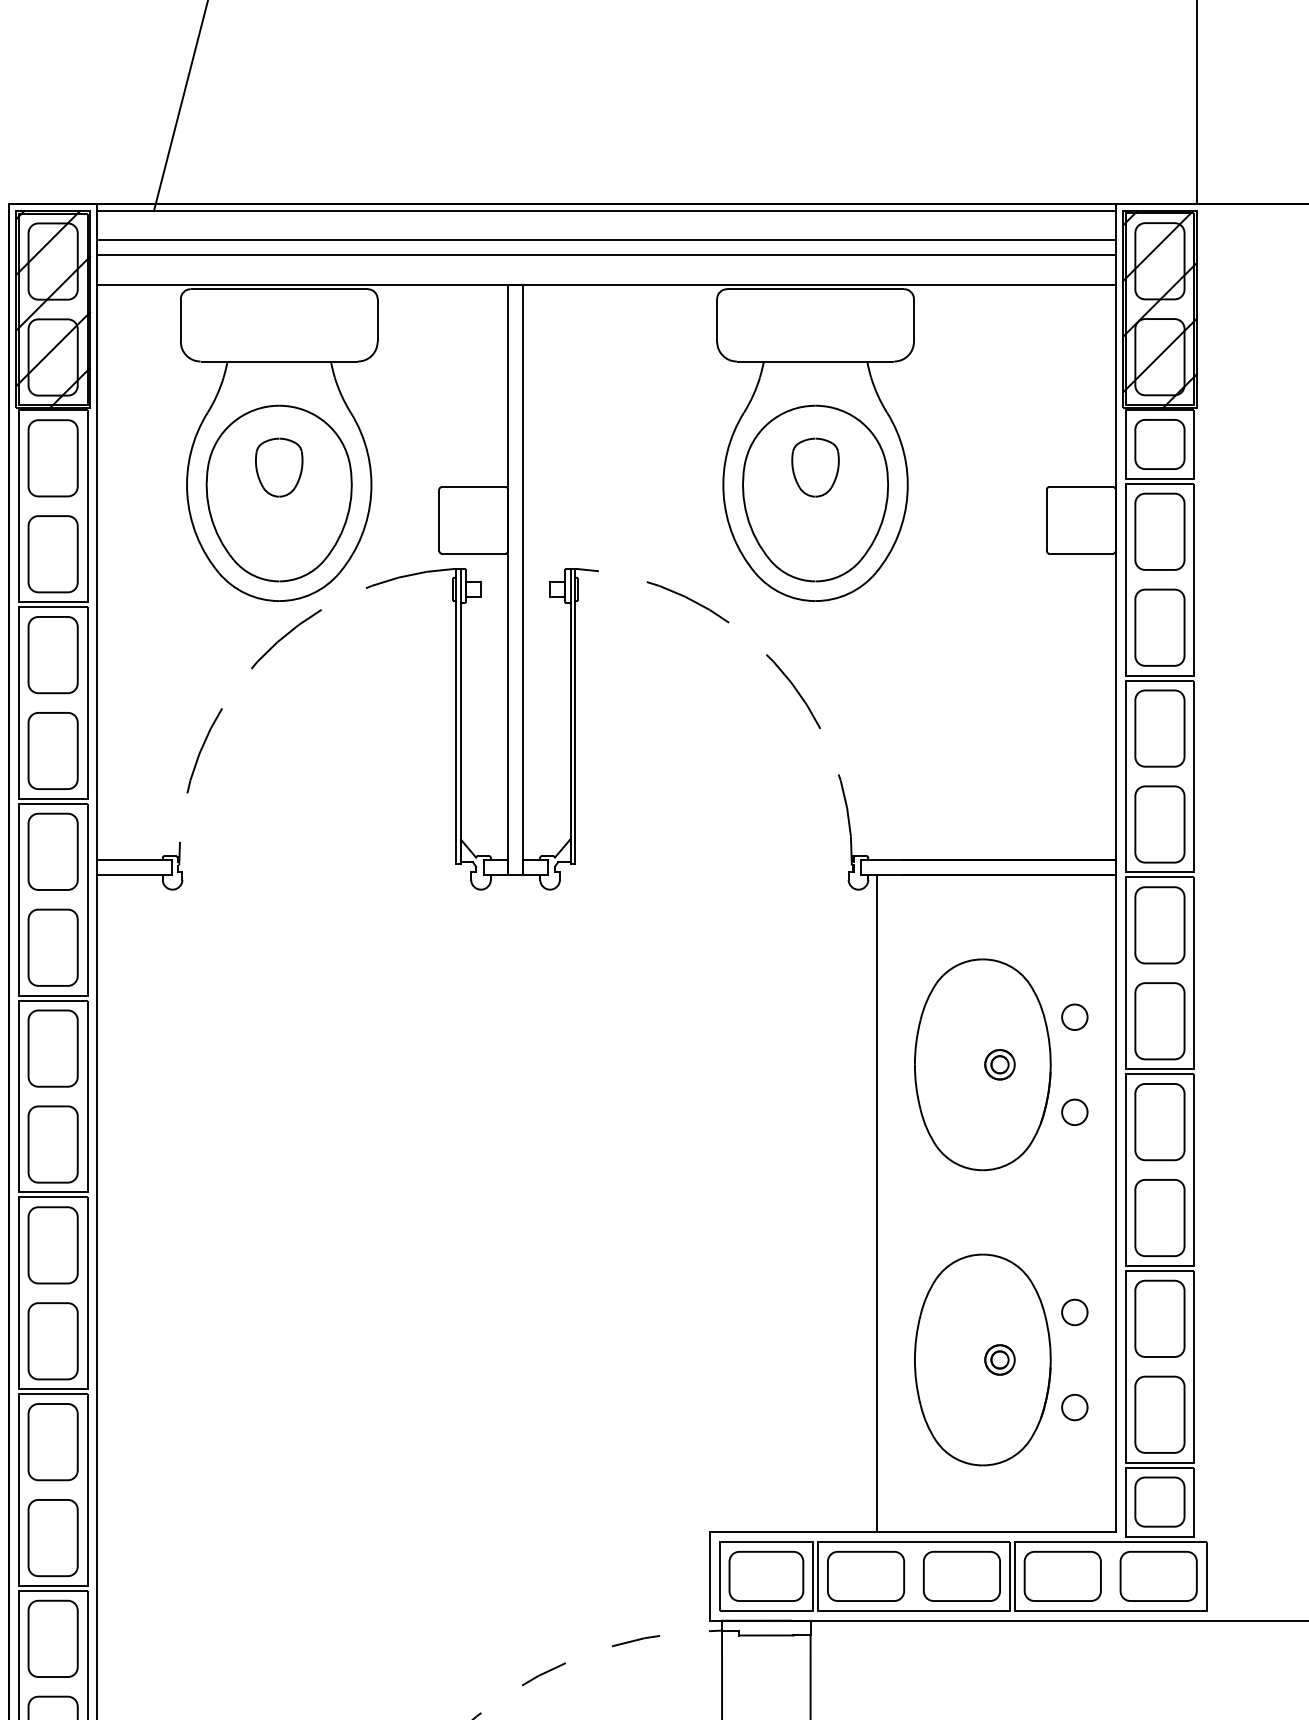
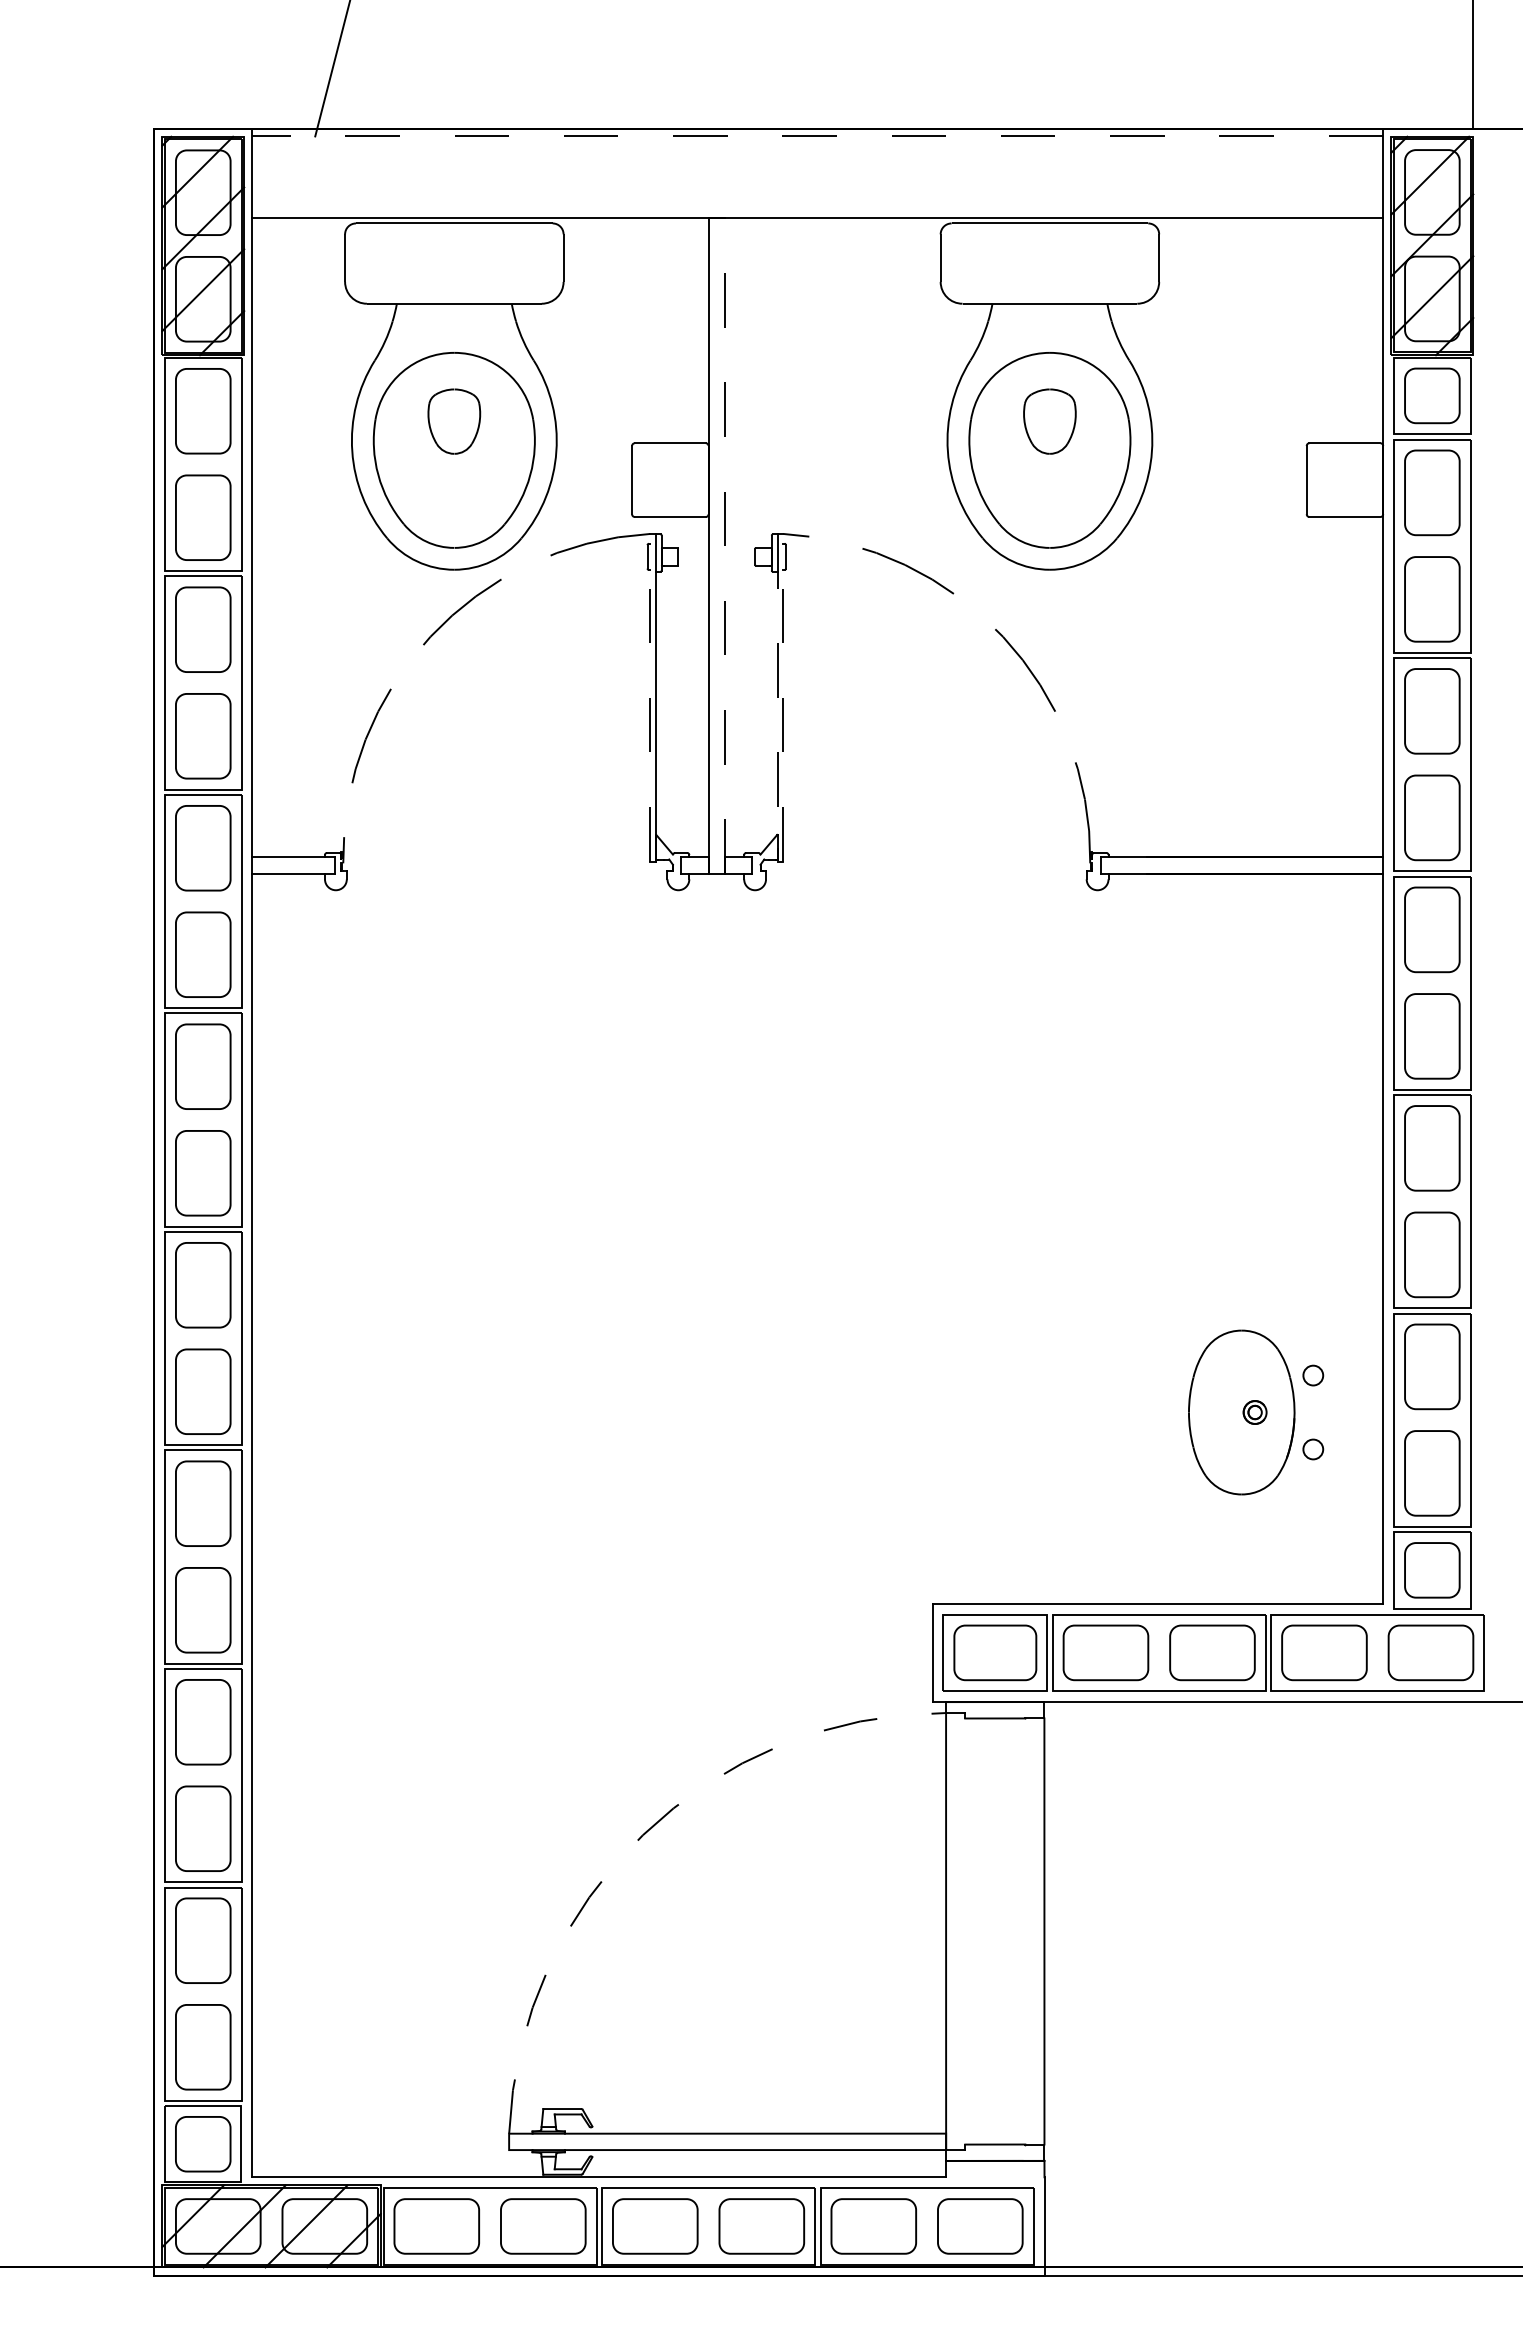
line: (606, 210) -> (817, 136), solid -> dashed
line: (606, 240) -> (817, 169), removed
line: (606, 255) -> (817, 185), removed
line: (522, 580) -> (724, 546), solid -> dashed
line: (455, 716) -> (650, 697), solid -> dashed
line: (570, 716) -> (777, 697), solid -> dashed
line: (575, 716) -> (783, 697), solid -> dashed
part: (1000, 1064) -> (1255, 1084), removed
line: (877, 1203) -> (1118, 1238), removed
part: (1000, 1359) -> (1255, 1412), size x0.7

